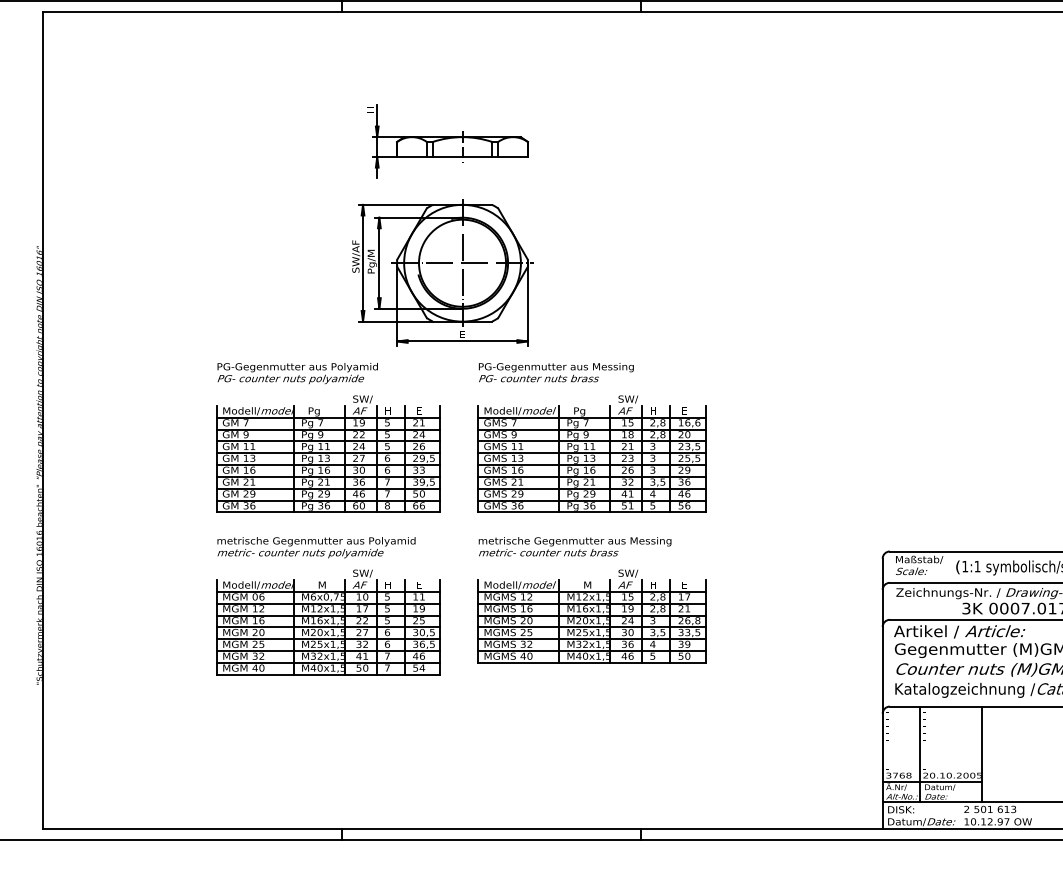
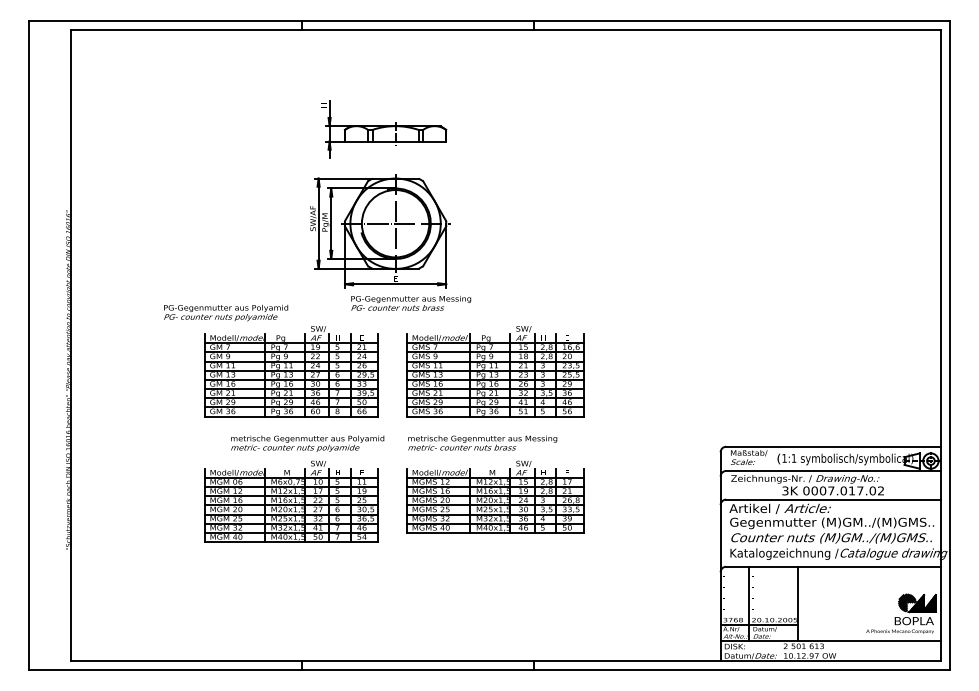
text: (556, 371) -> (411, 302), moved
text: (298, 372) -> (226, 312), moved
text: (316, 547) -> (307, 443), moved

